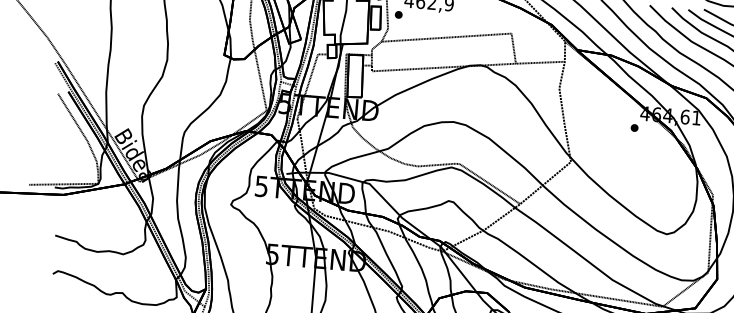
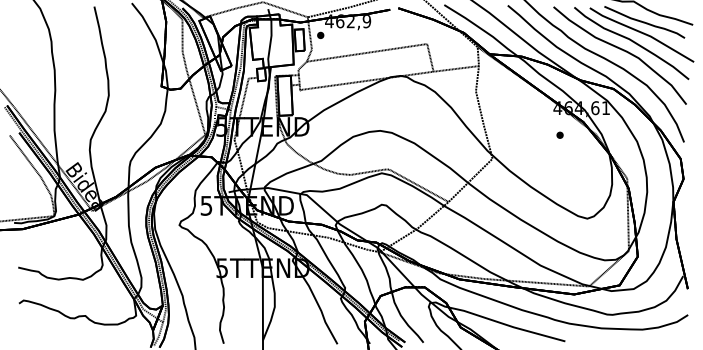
part: (634, 127) -> (559, 134), moved

